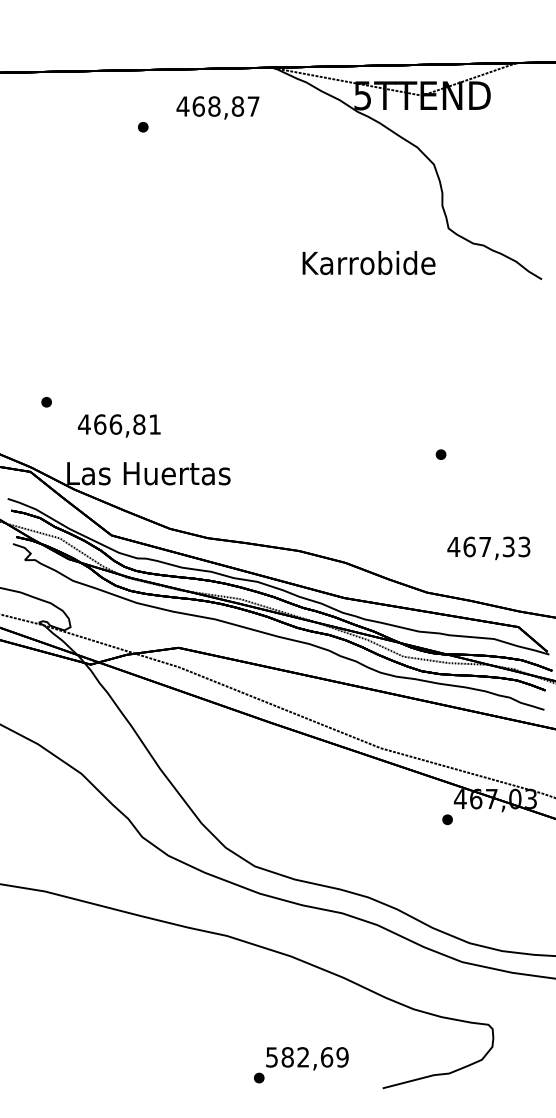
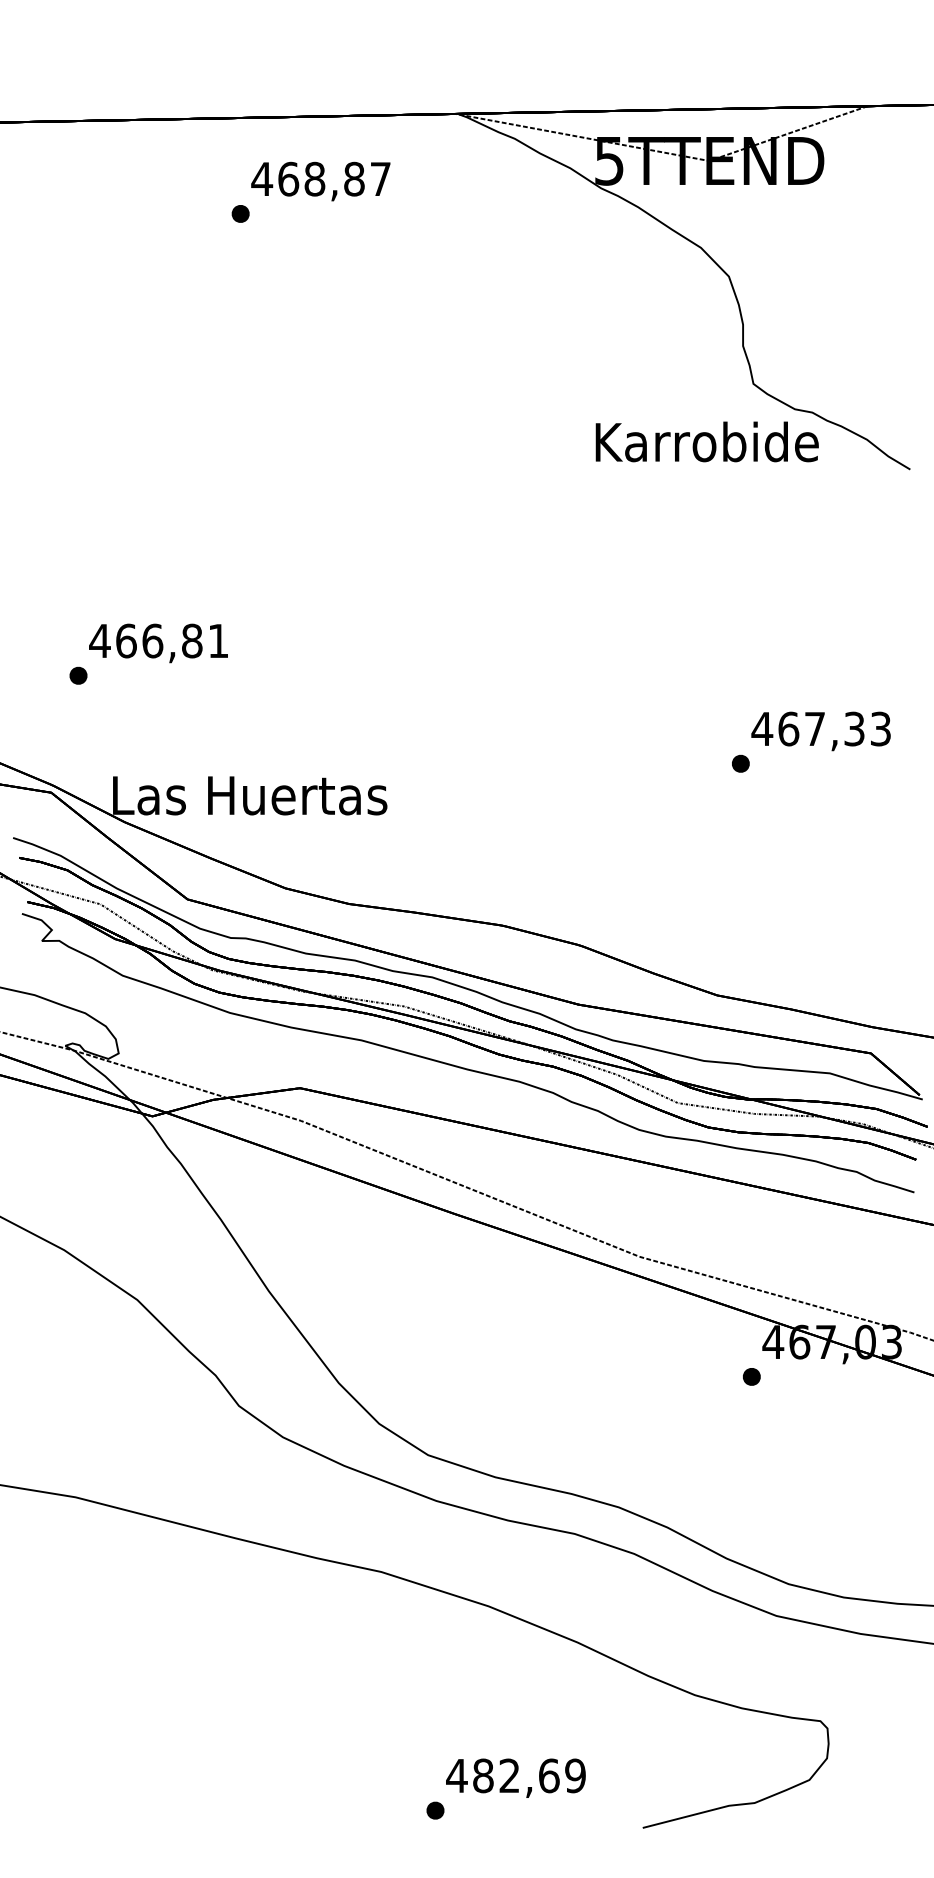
text: (217, 107) -> (320, 180), moved
text: (368, 263) -> (706, 442), moved
text: (119, 425) -> (158, 642), moved
text: (488, 548) -> (820, 731), moved
text: (271, 1057) -> (456, 1776), 582,69 -> 482,69

